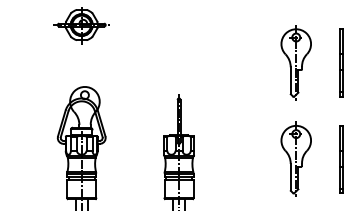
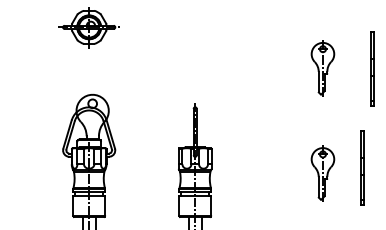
part: (295, 62) -> (322, 68), size x0.7
part: (295, 159) -> (322, 173), size x0.7
line: (340, 159) -> (361, 167), moved

